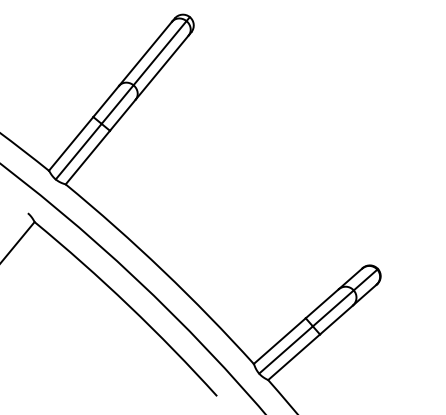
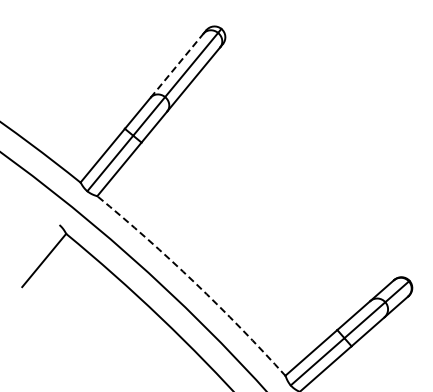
line: (145, 53) -> (177, 65), solid -> dashed
arc: (163, 270) -> (195, 282), solid -> dashed

